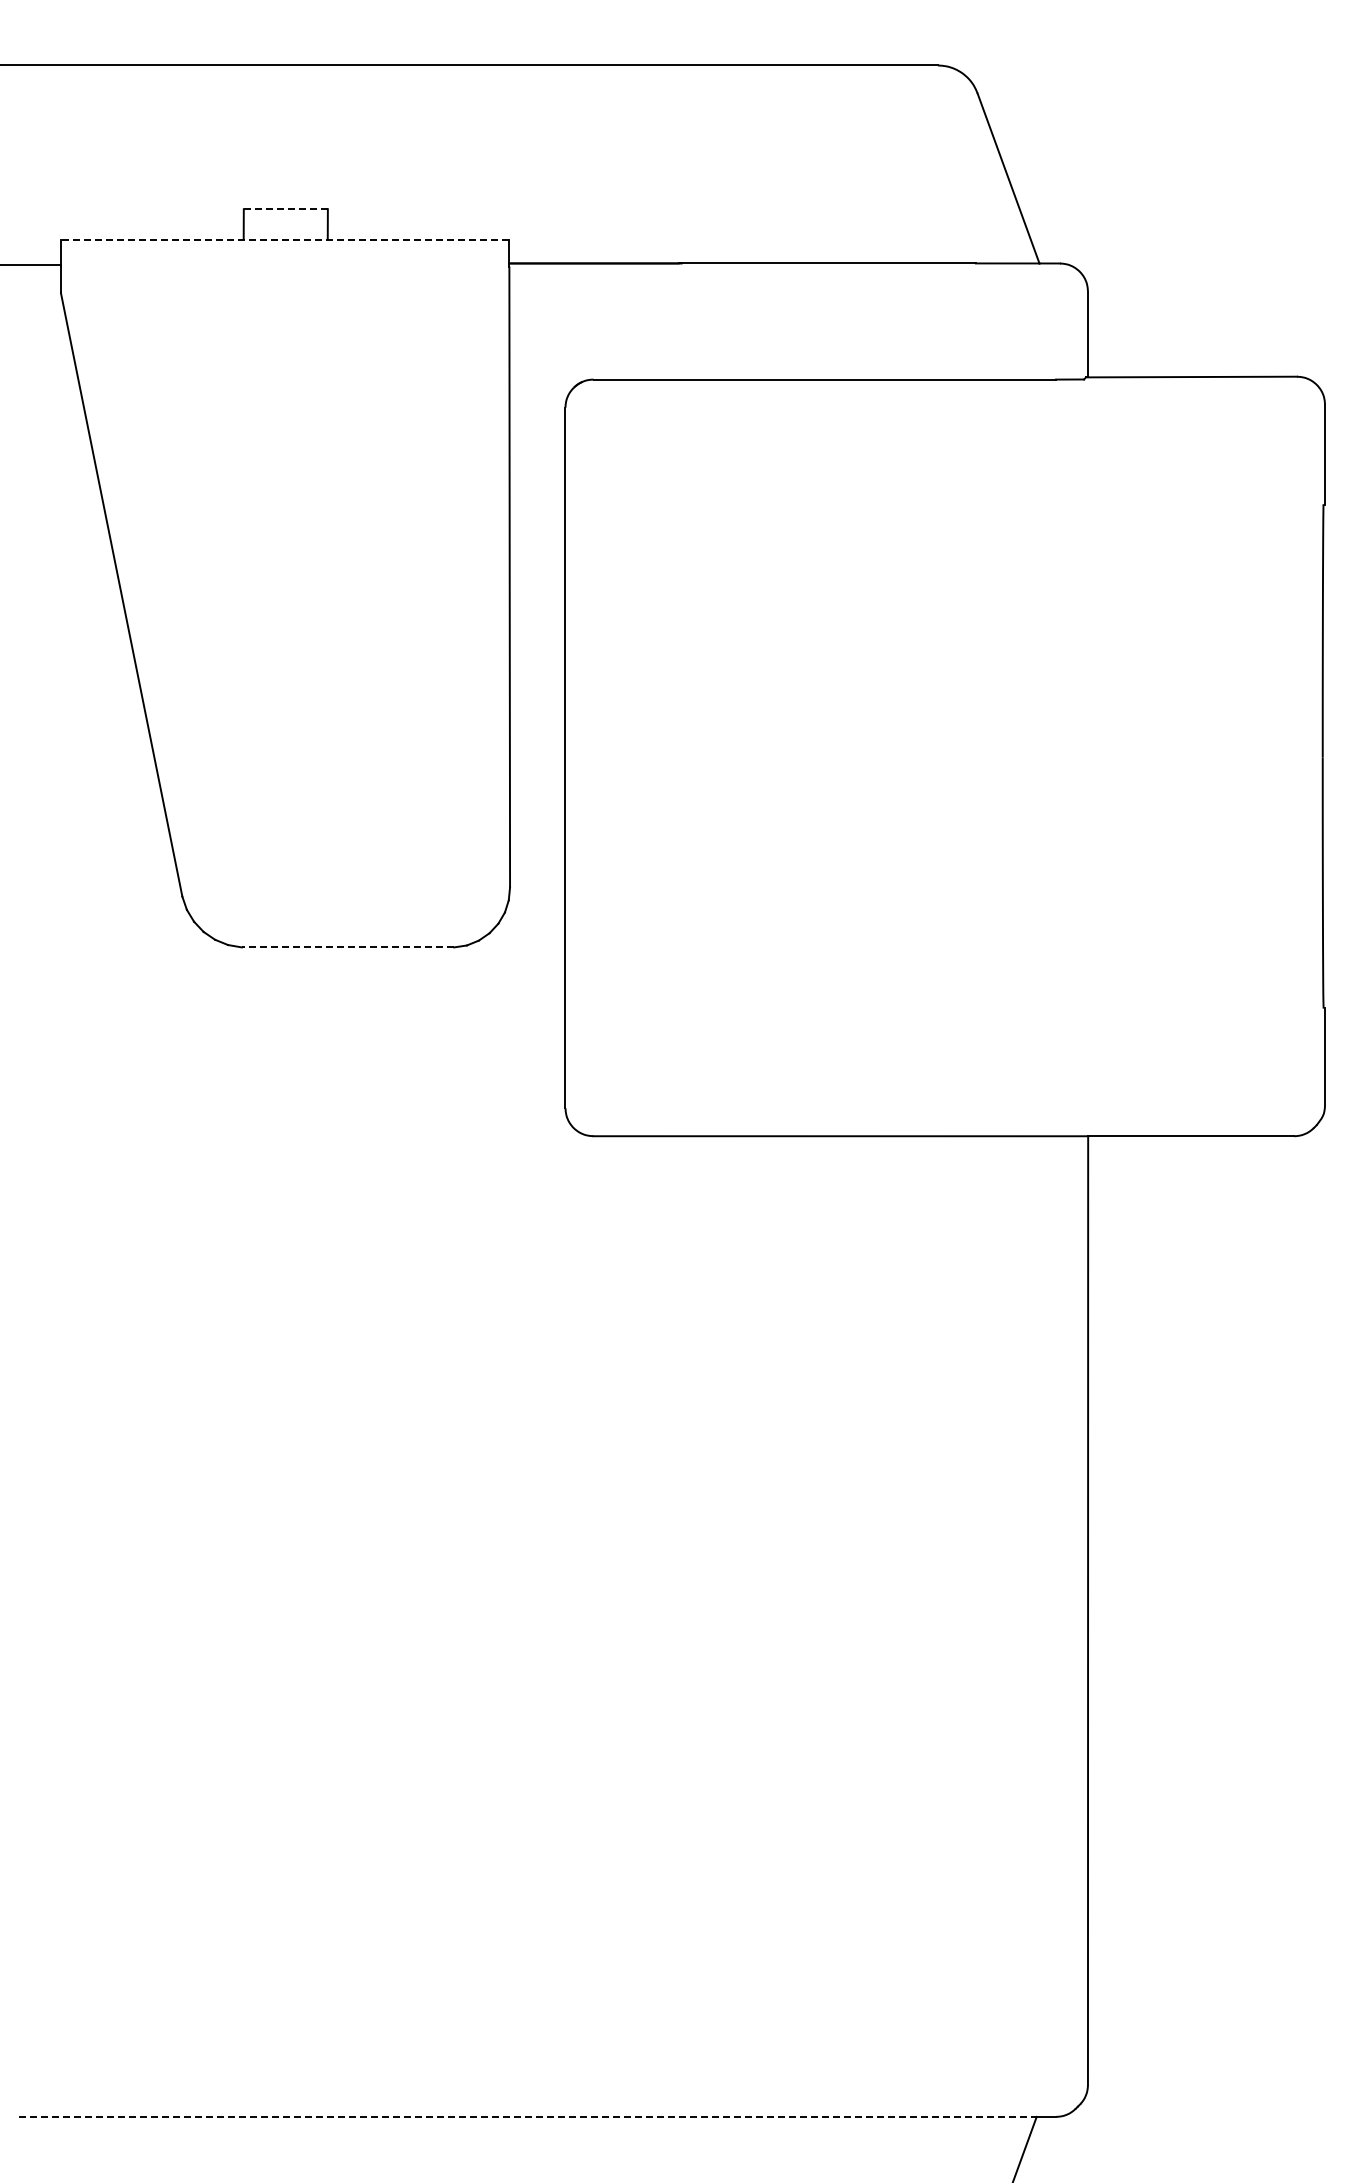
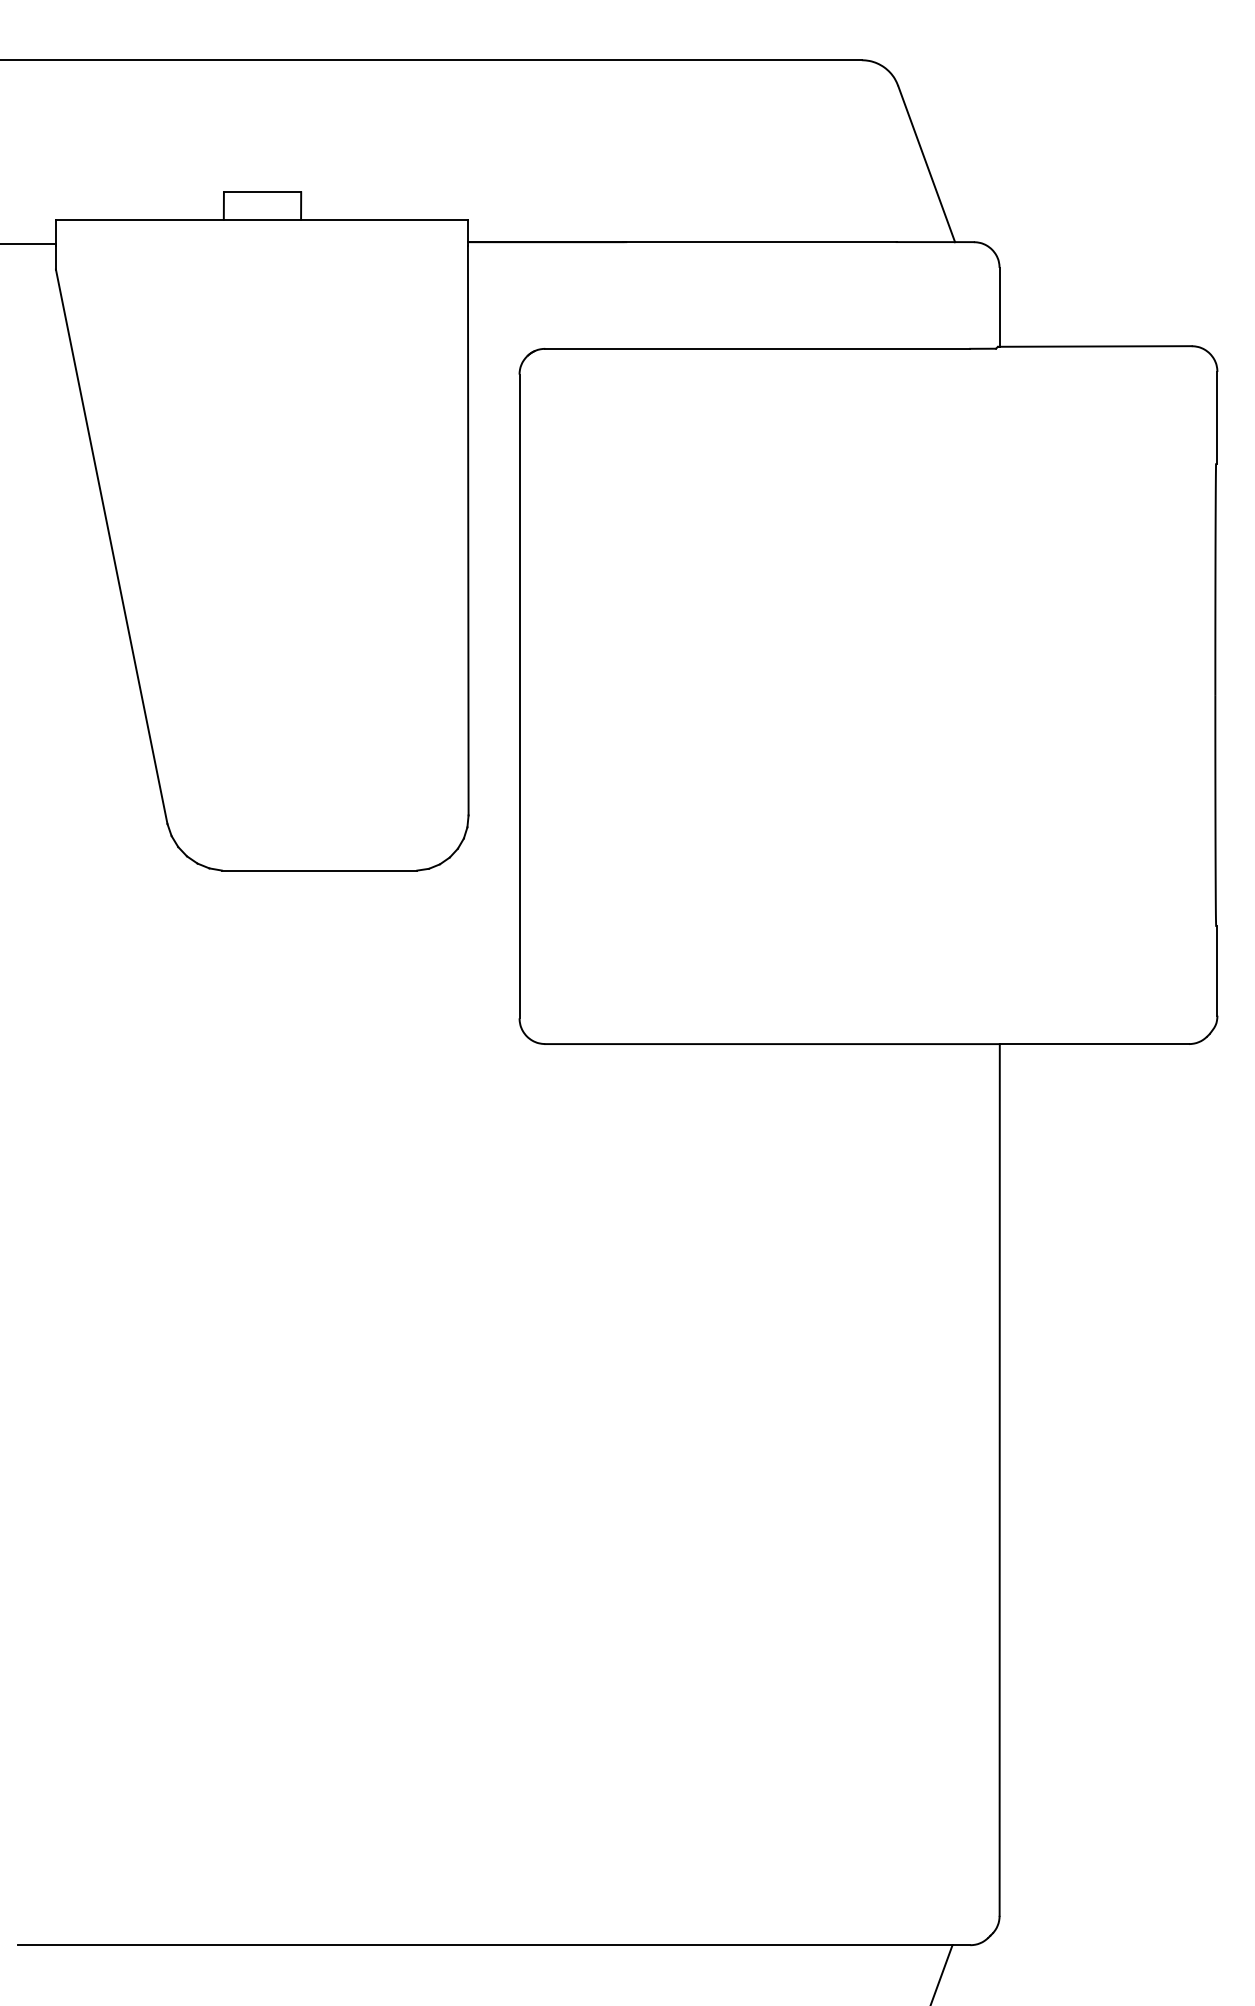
line: (285, 209) -> (262, 192), dashed -> solid
line: (284, 239) -> (261, 220), dashed -> solid
line: (347, 947) -> (319, 870), dashed -> solid
line: (527, 2116) -> (484, 1944), dashed -> solid

